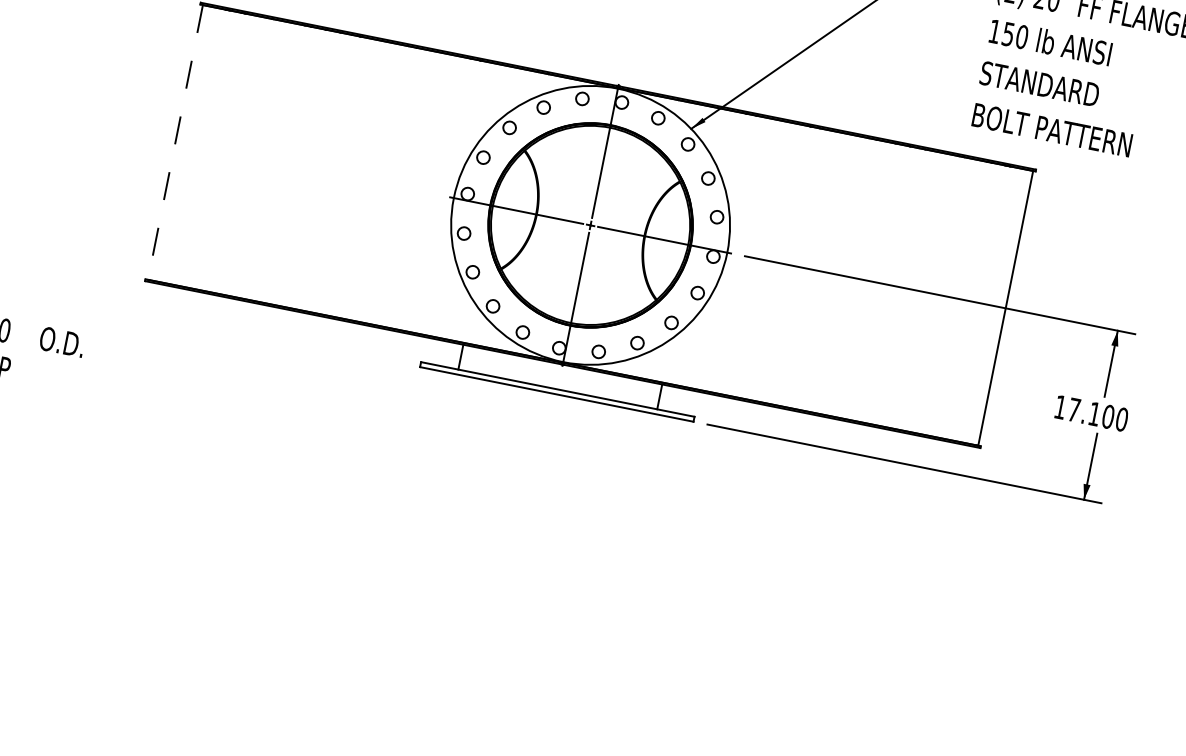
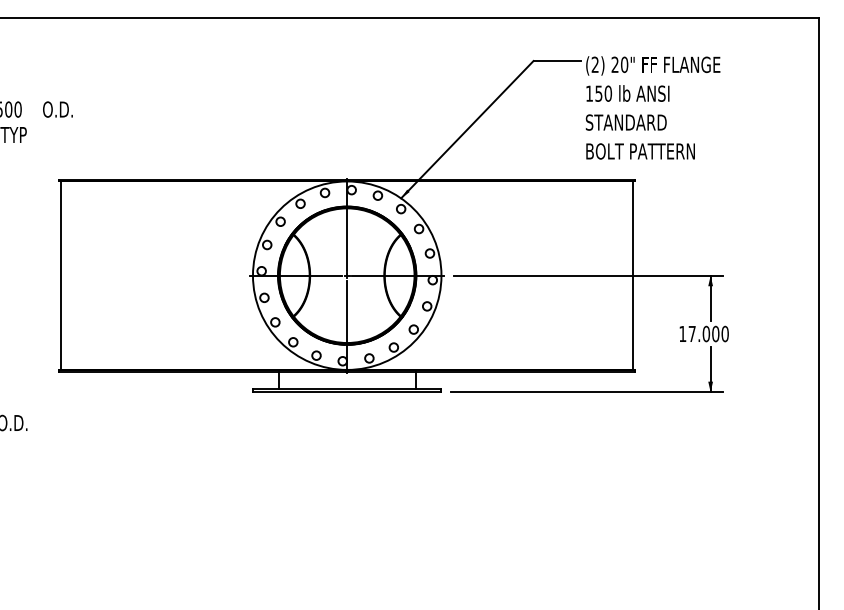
line: (176, 142) -> (61, 275), dashed -> solid
text: (1095, 413) -> (706, 333), 17.100 -> 17.000

